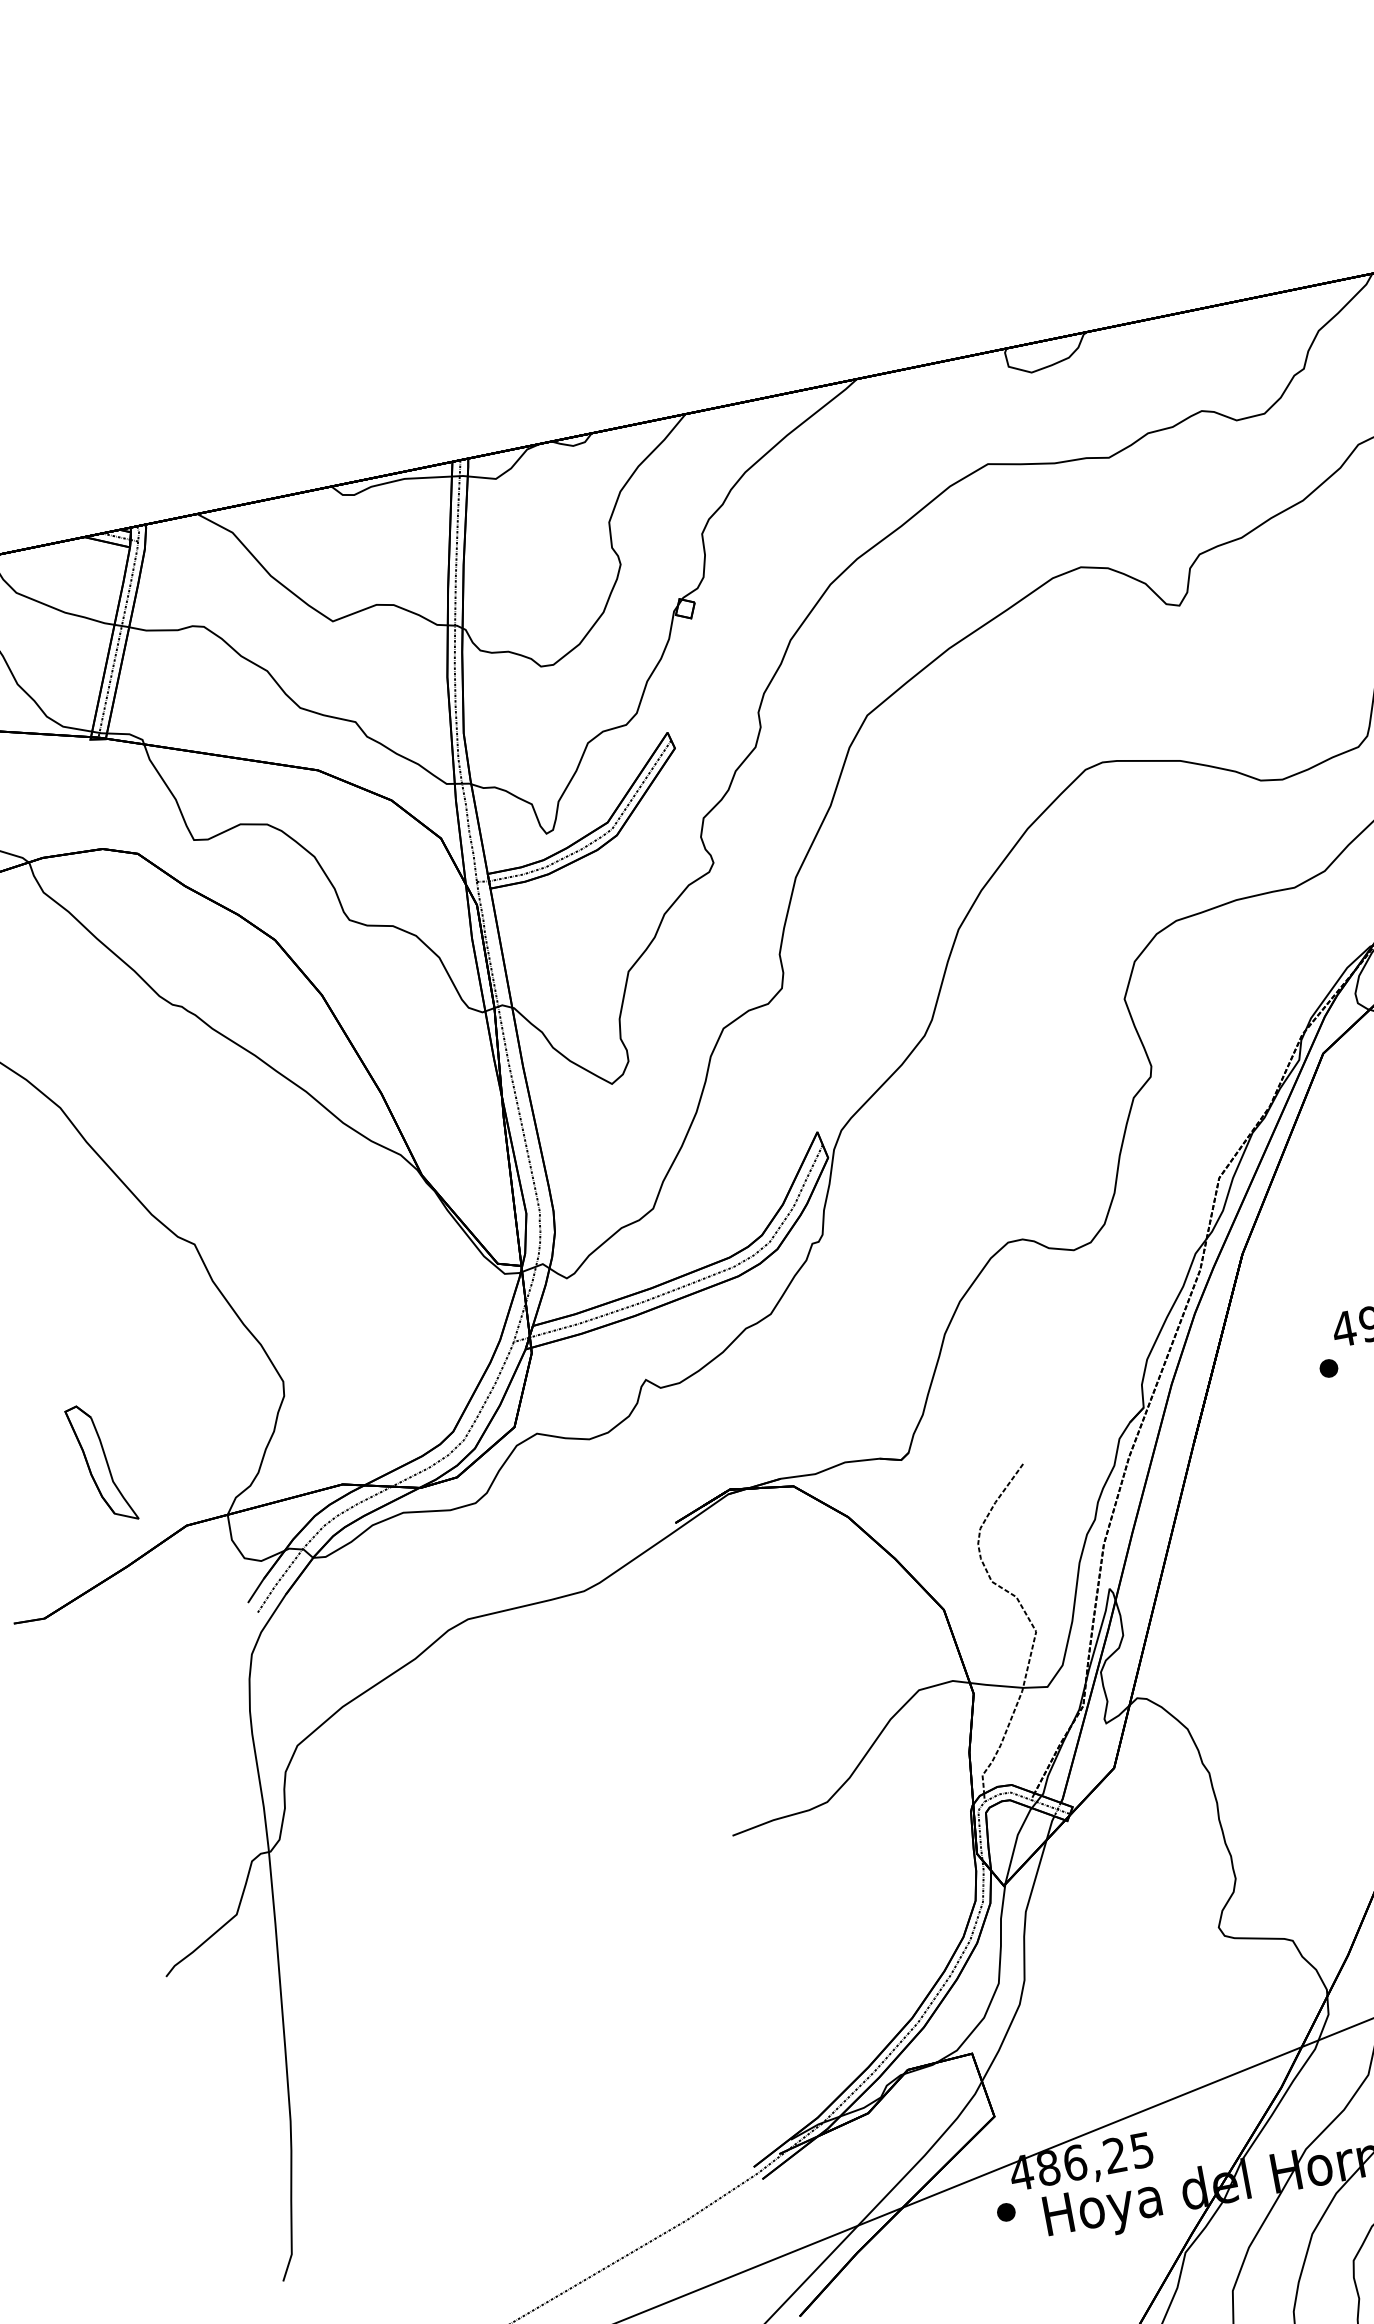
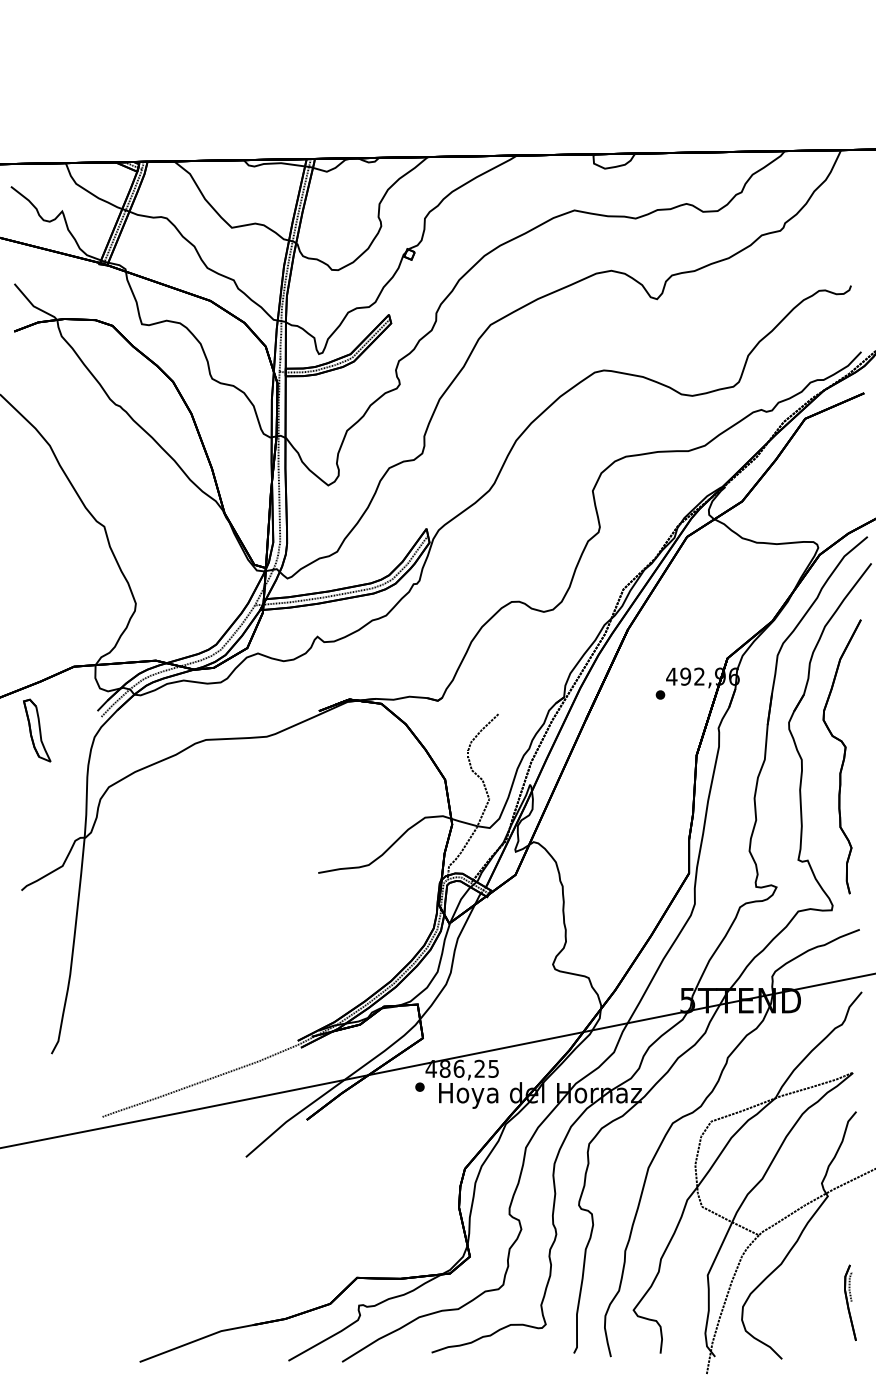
part: (101, 1463) -> (37, 730), moved

